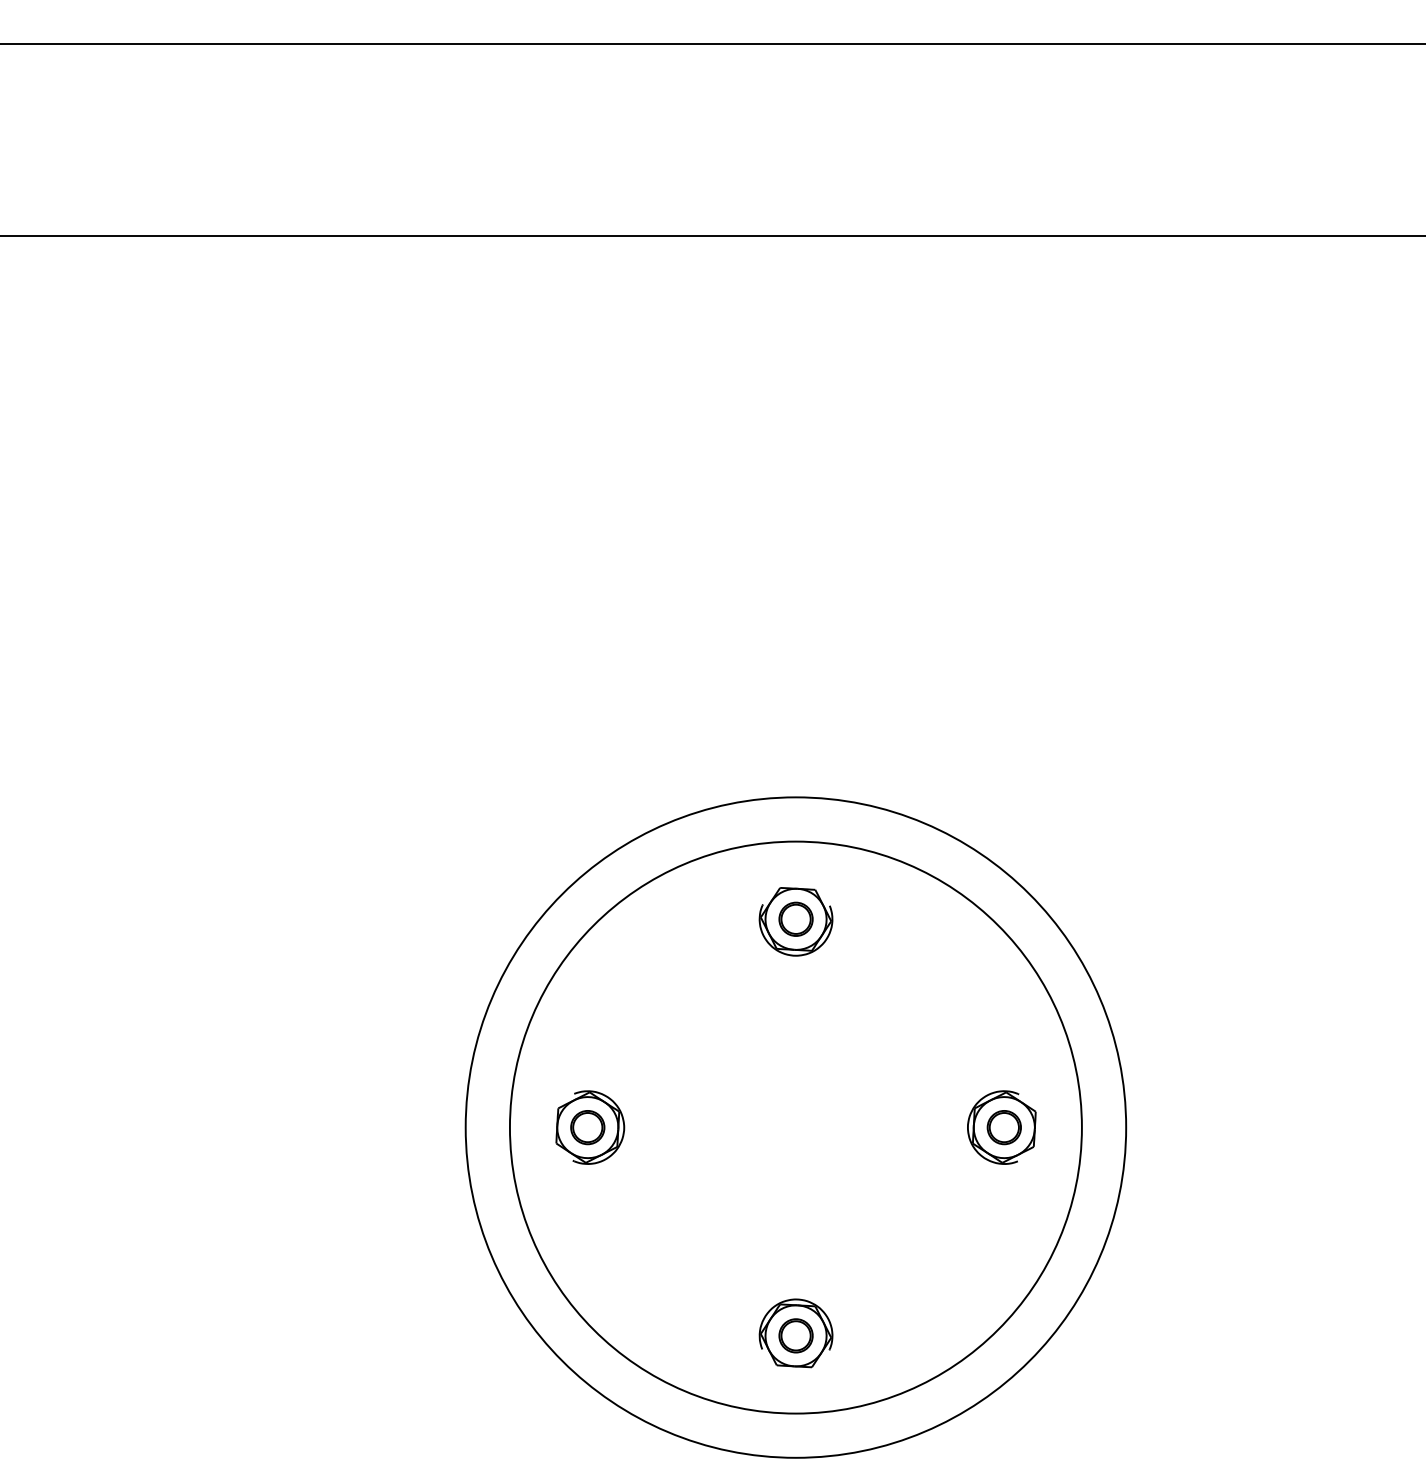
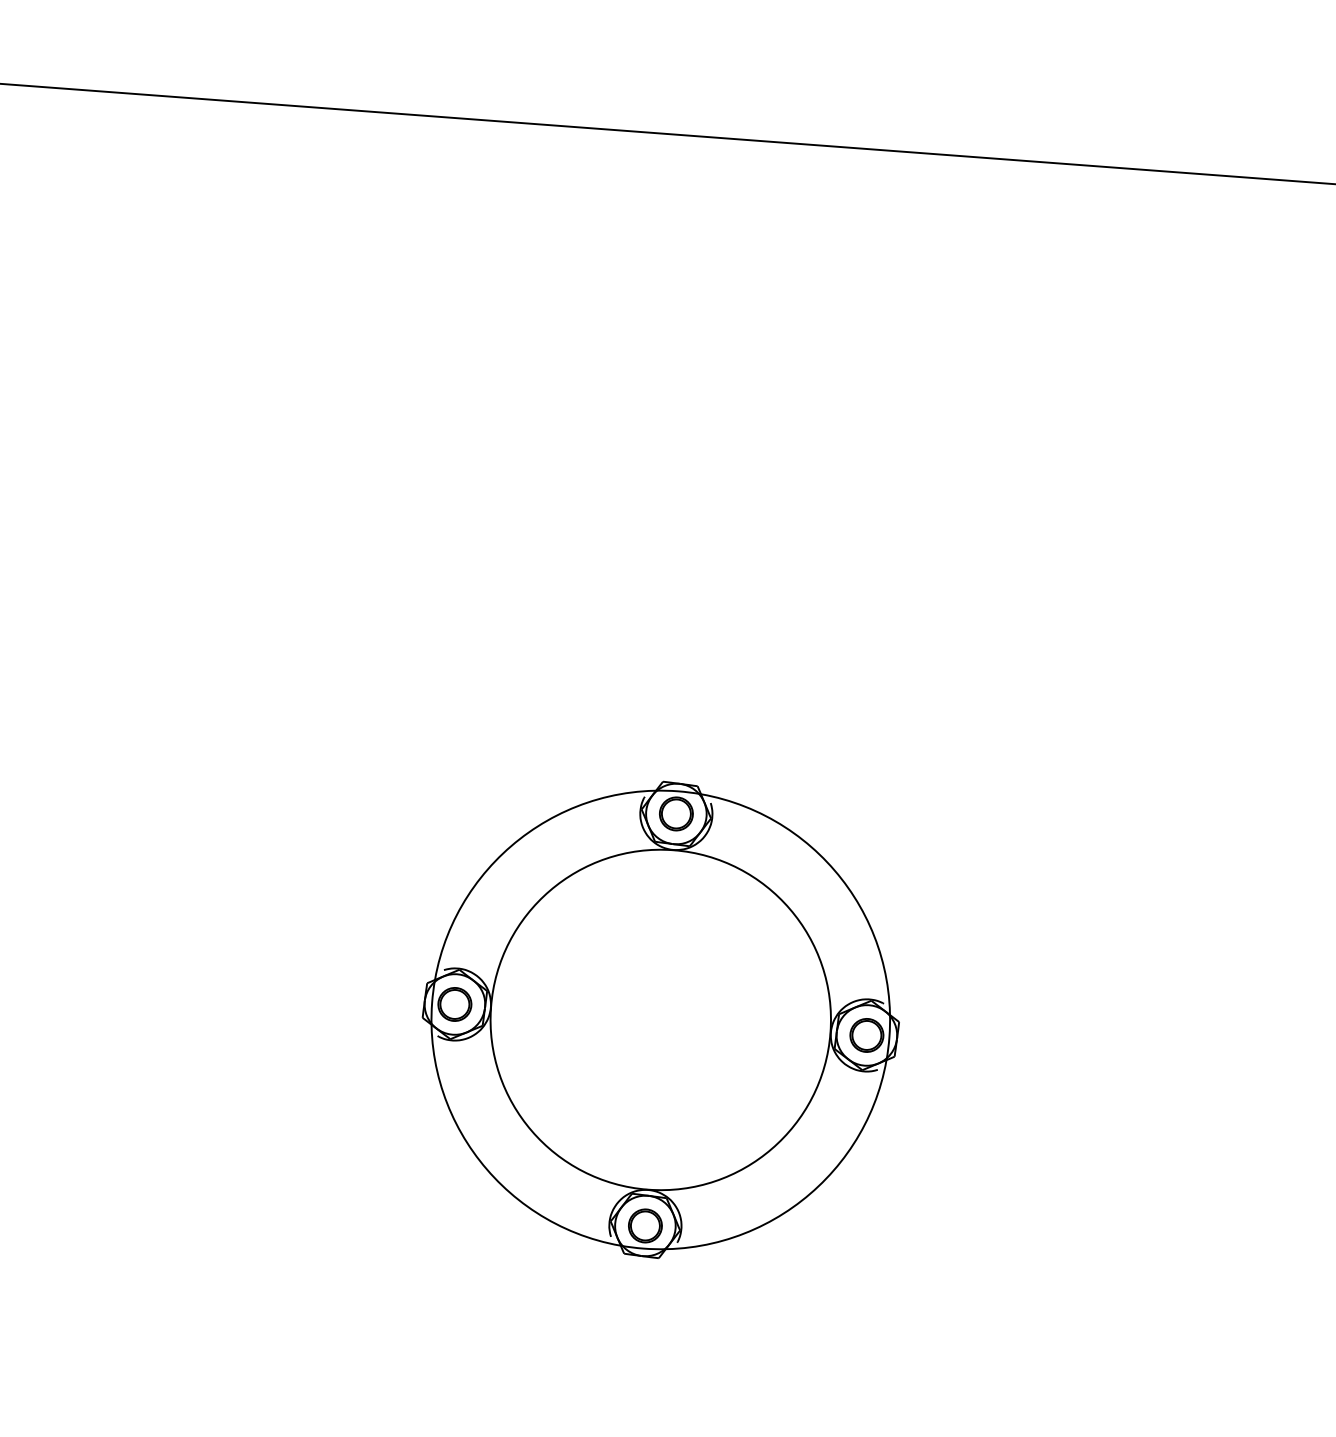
circle: (795, 1127) -> (660, 1019), size x0.6
circle: (795, 1127) -> (660, 1019), size x0.7

